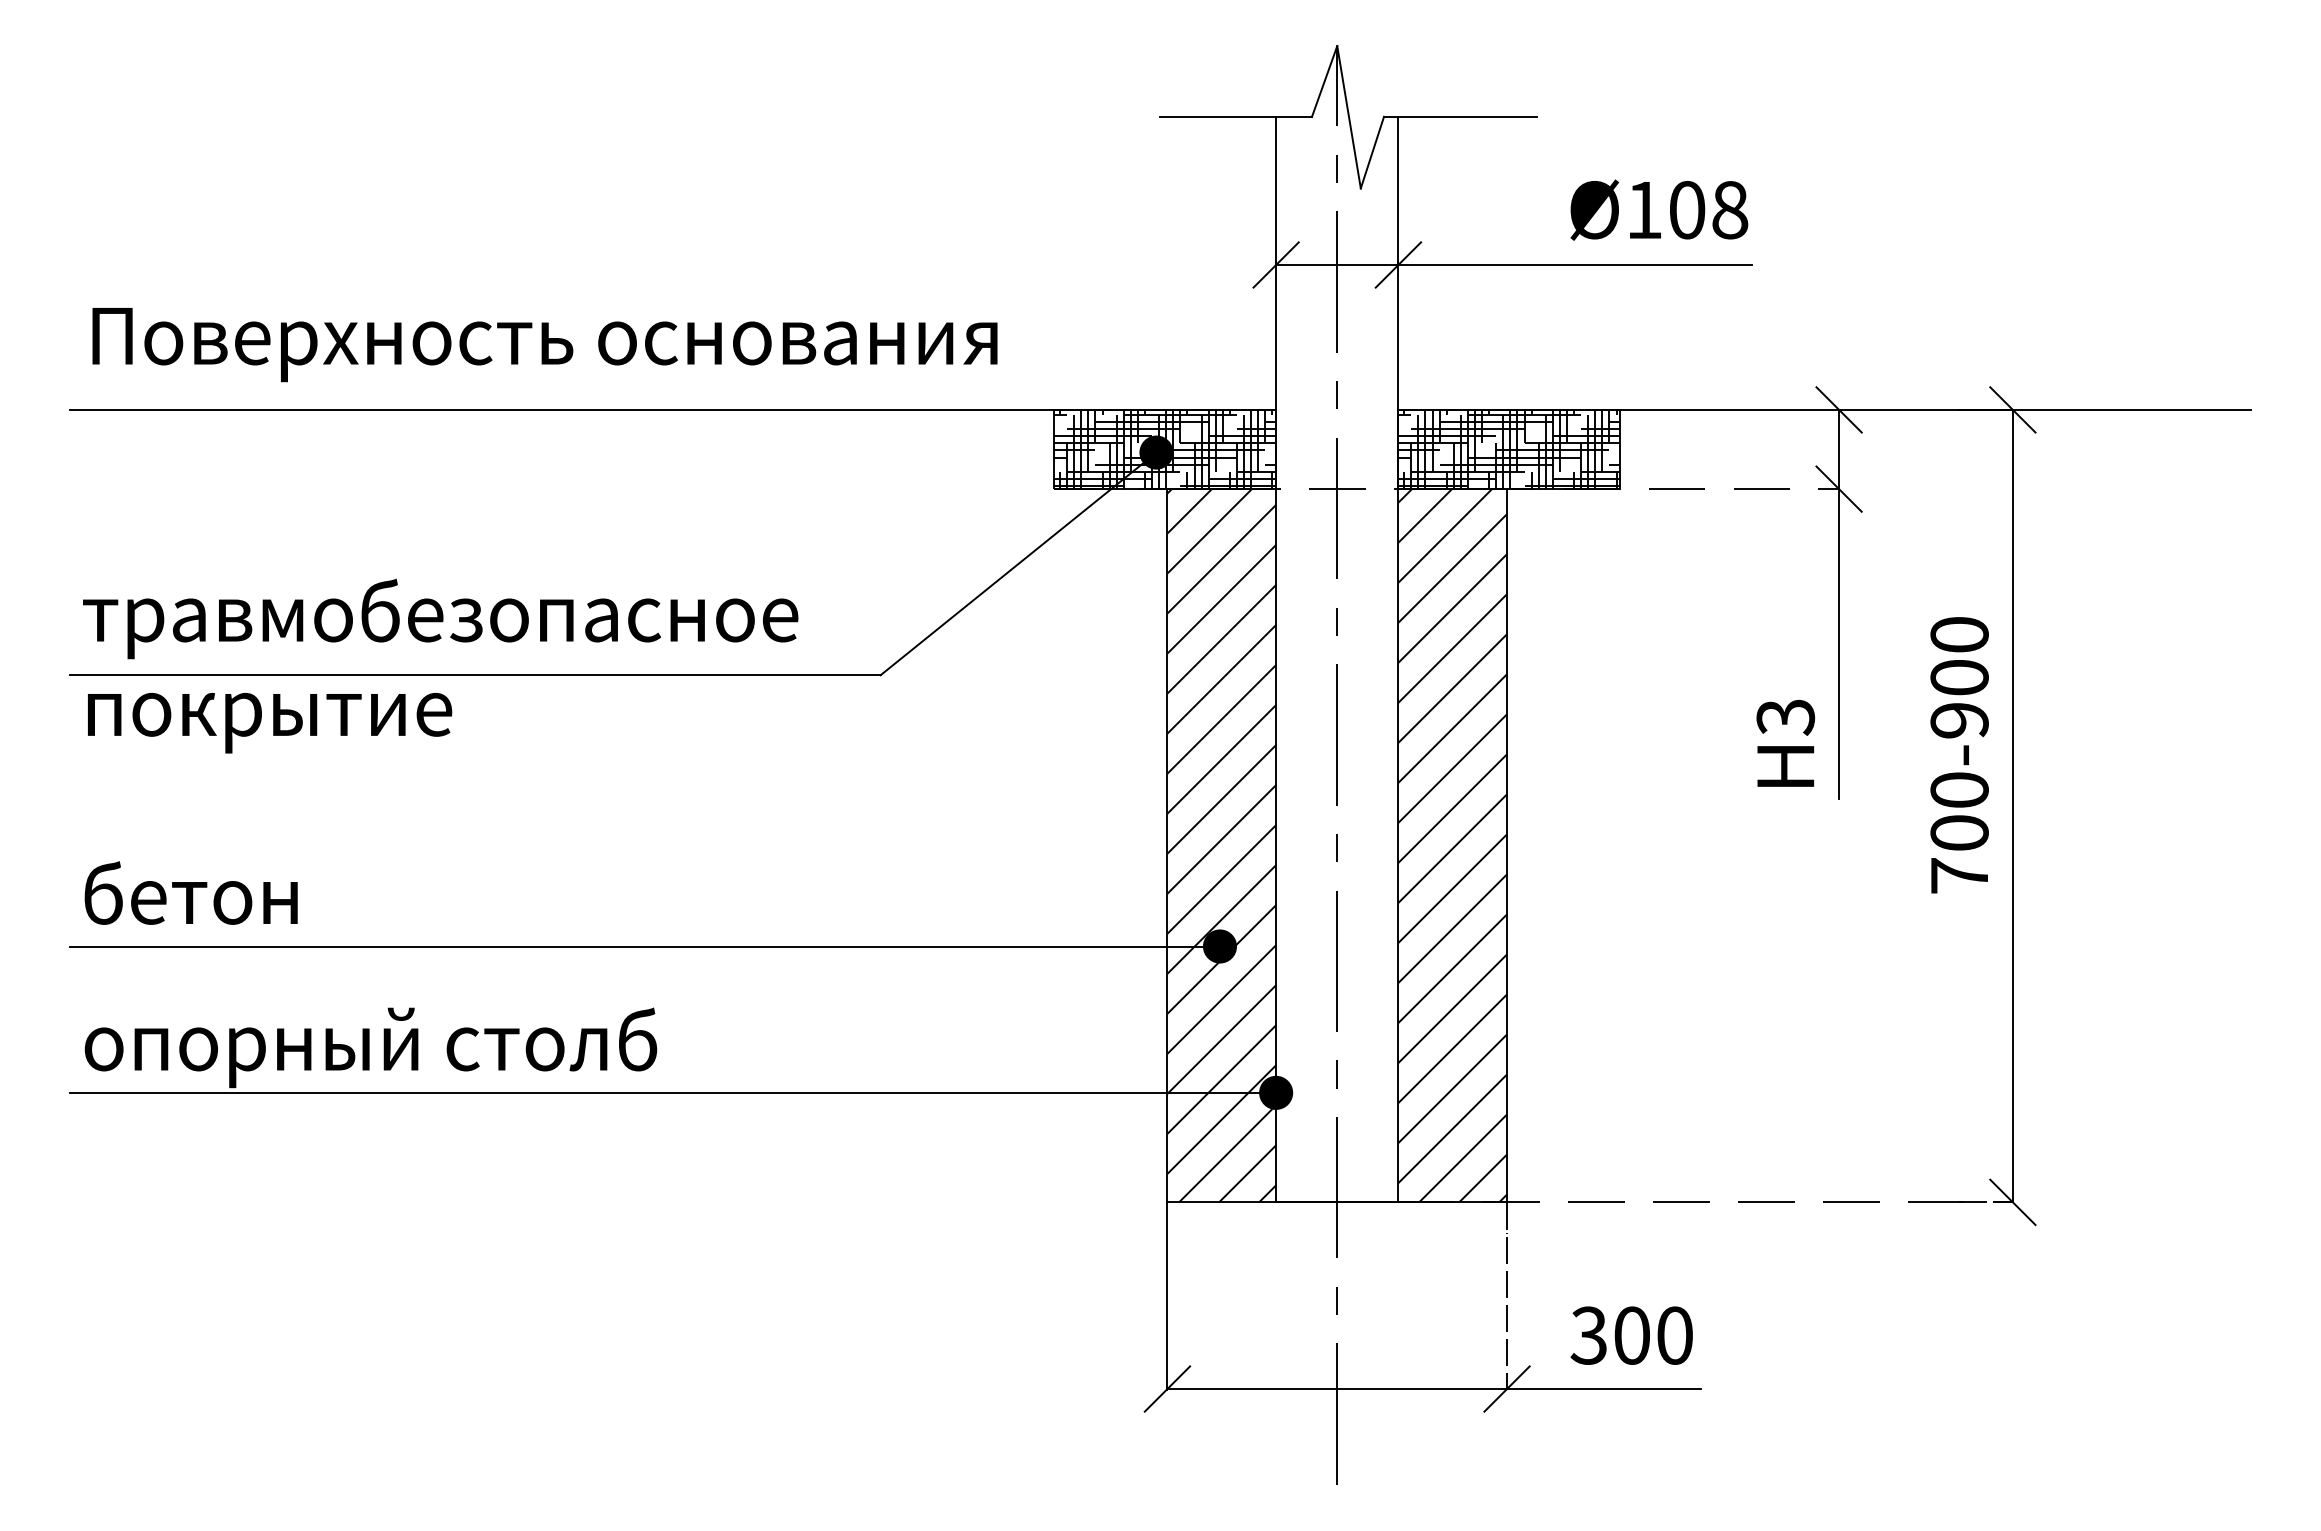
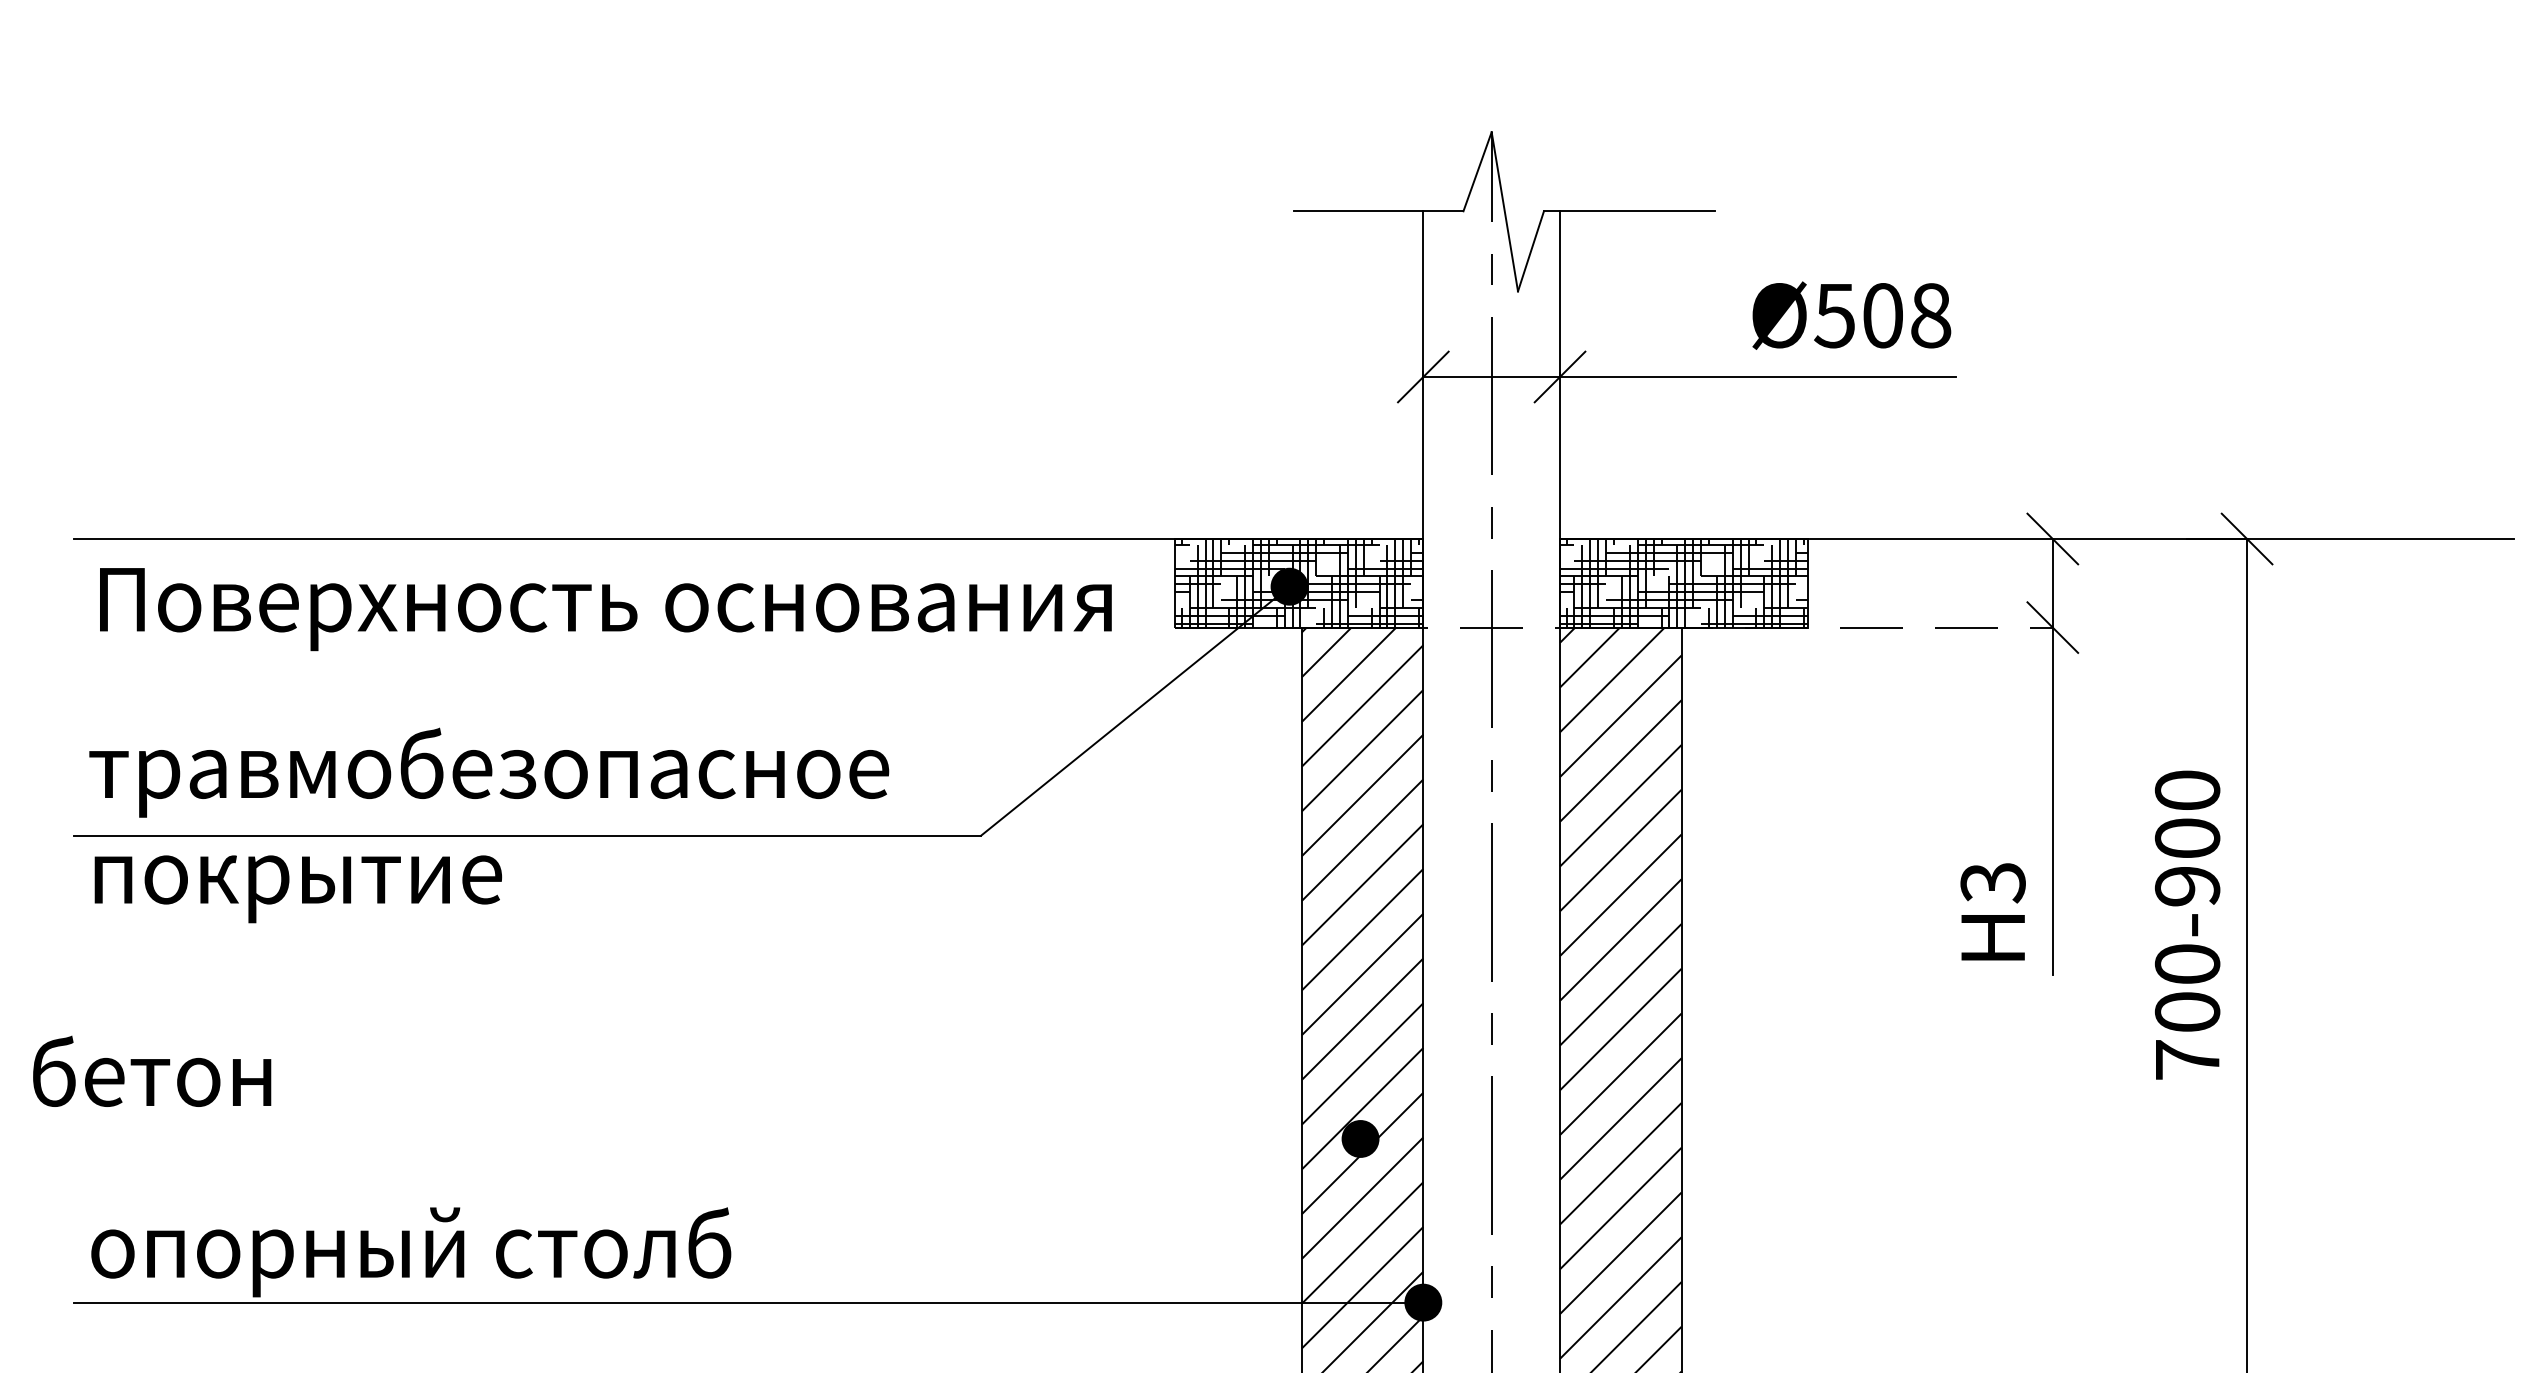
text: (1643, 210) -> (1834, 316), Ø108 -> Ø508
text: (544, 345) -> (605, 610), moved
text: (190, 892) -> (151, 1070), moved
line: (648, 946) -> (721, 1138), removed

